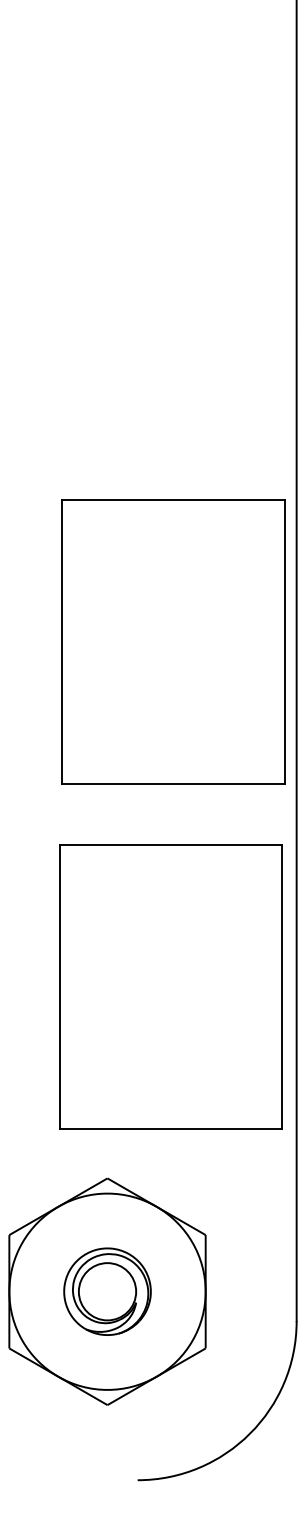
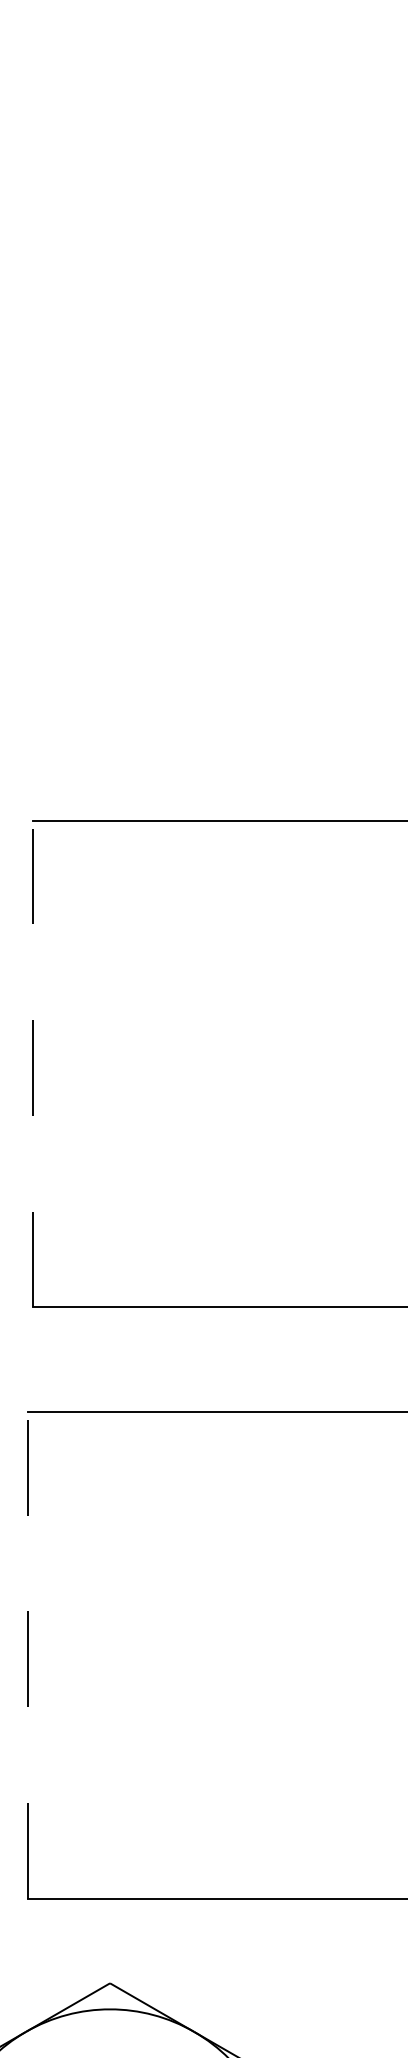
line: (62, 642) -> (32, 1064), solid -> dashed
line: (59, 987) -> (27, 1656), solid -> dashed

